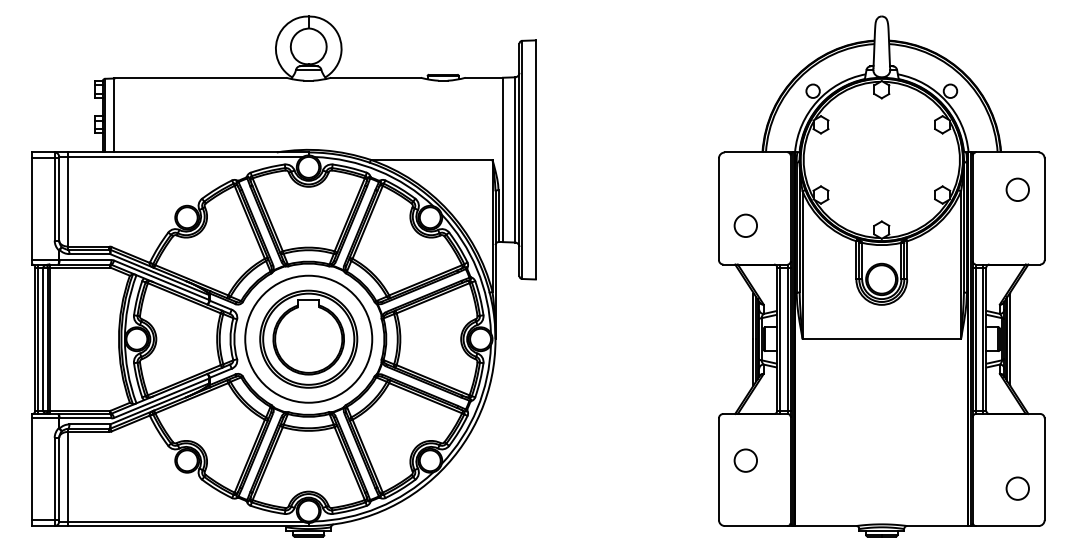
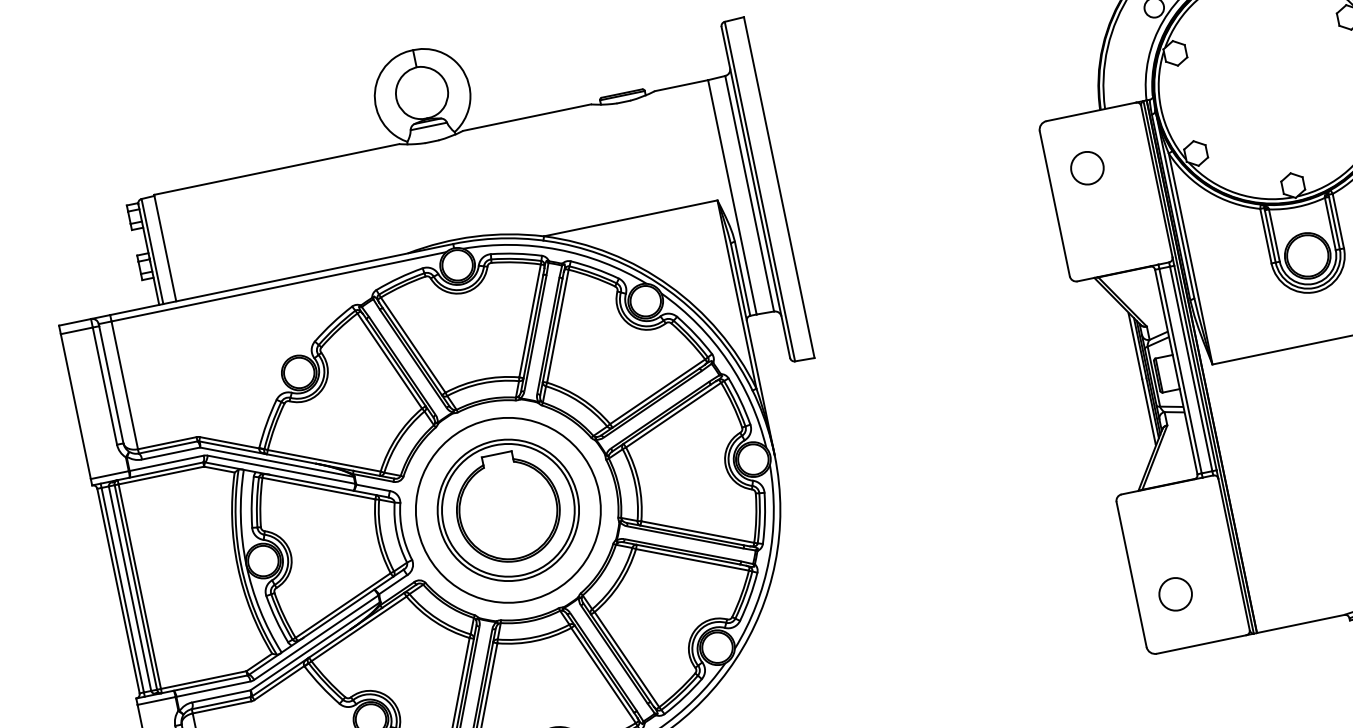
circle: (745, 225) -> (1086, 167), moved
circle: (745, 460) -> (1175, 594), moved

